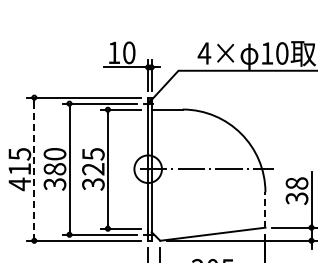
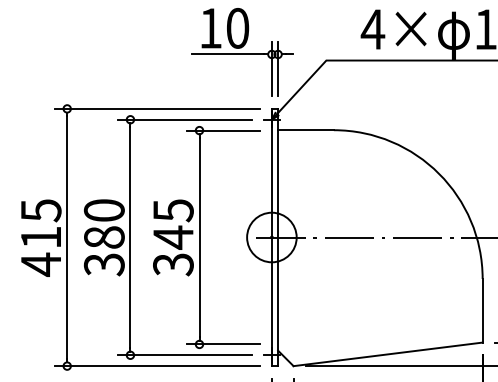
line: (34, 169) -> (67, 238), dashed -> solid
text: (93, 169) -> (173, 238), 325 -> 345
line: (265, 209) -> (482, 309), dashed -> solid

